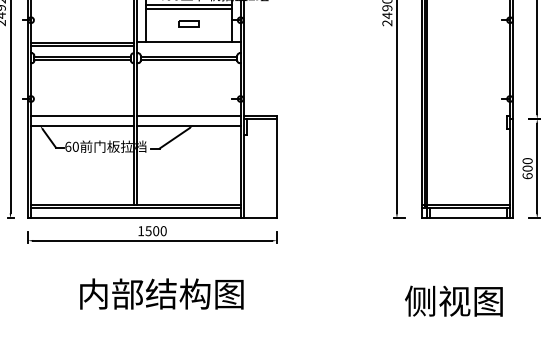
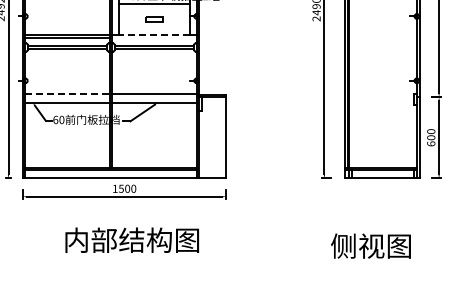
line: (187, 9) -> (153, 7), removed
line: (187, 42) -> (153, 34), solid -> dashed
line: (83, 115) -> (68, 94), solid -> dashed

